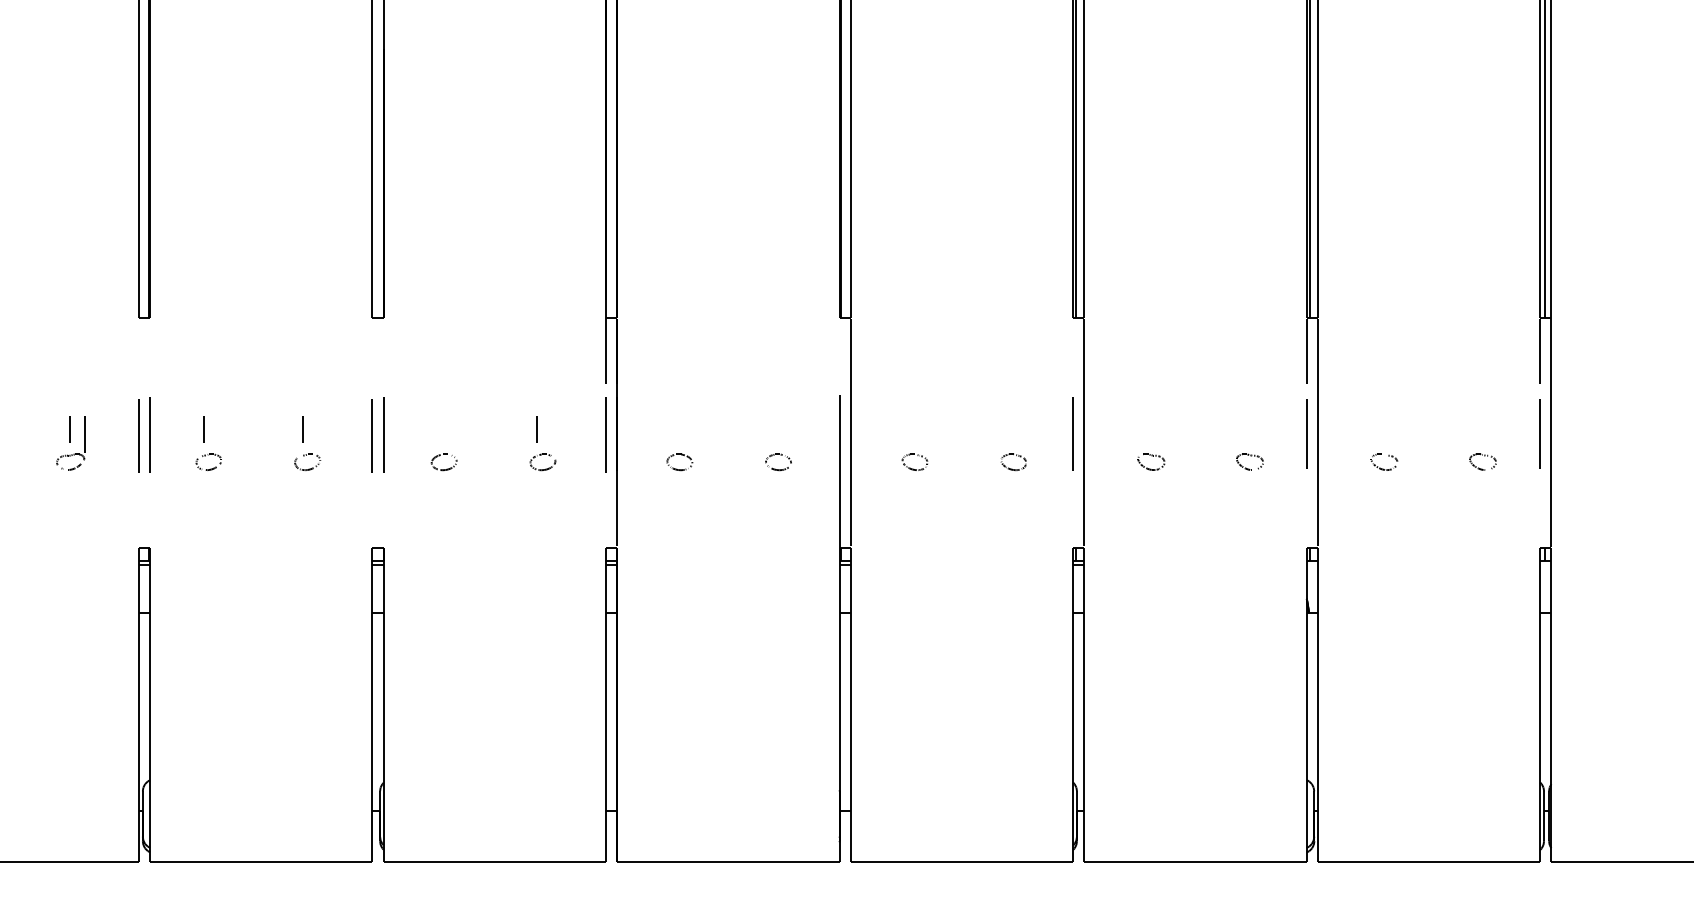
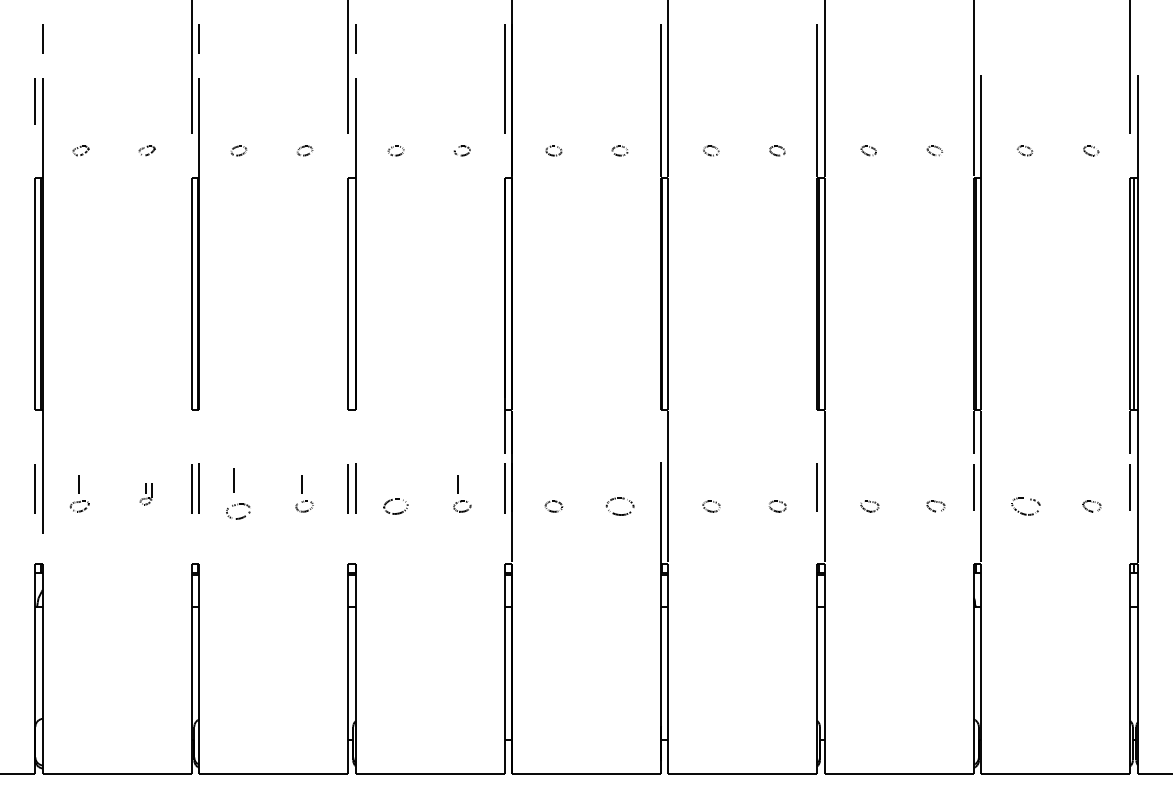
part: (70, 442) -> (145, 493), size x0.6
part: (208, 442) -> (238, 493), size x1.4
part: (444, 462) -> (396, 506), size x1.4
part: (777, 462) -> (619, 506), size x1.6
part: (1383, 462) -> (1025, 506), size x1.6

